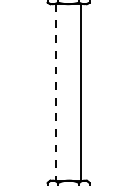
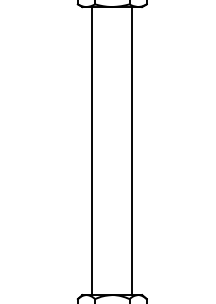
line: (56, 92) -> (92, 151), dashed -> solid

